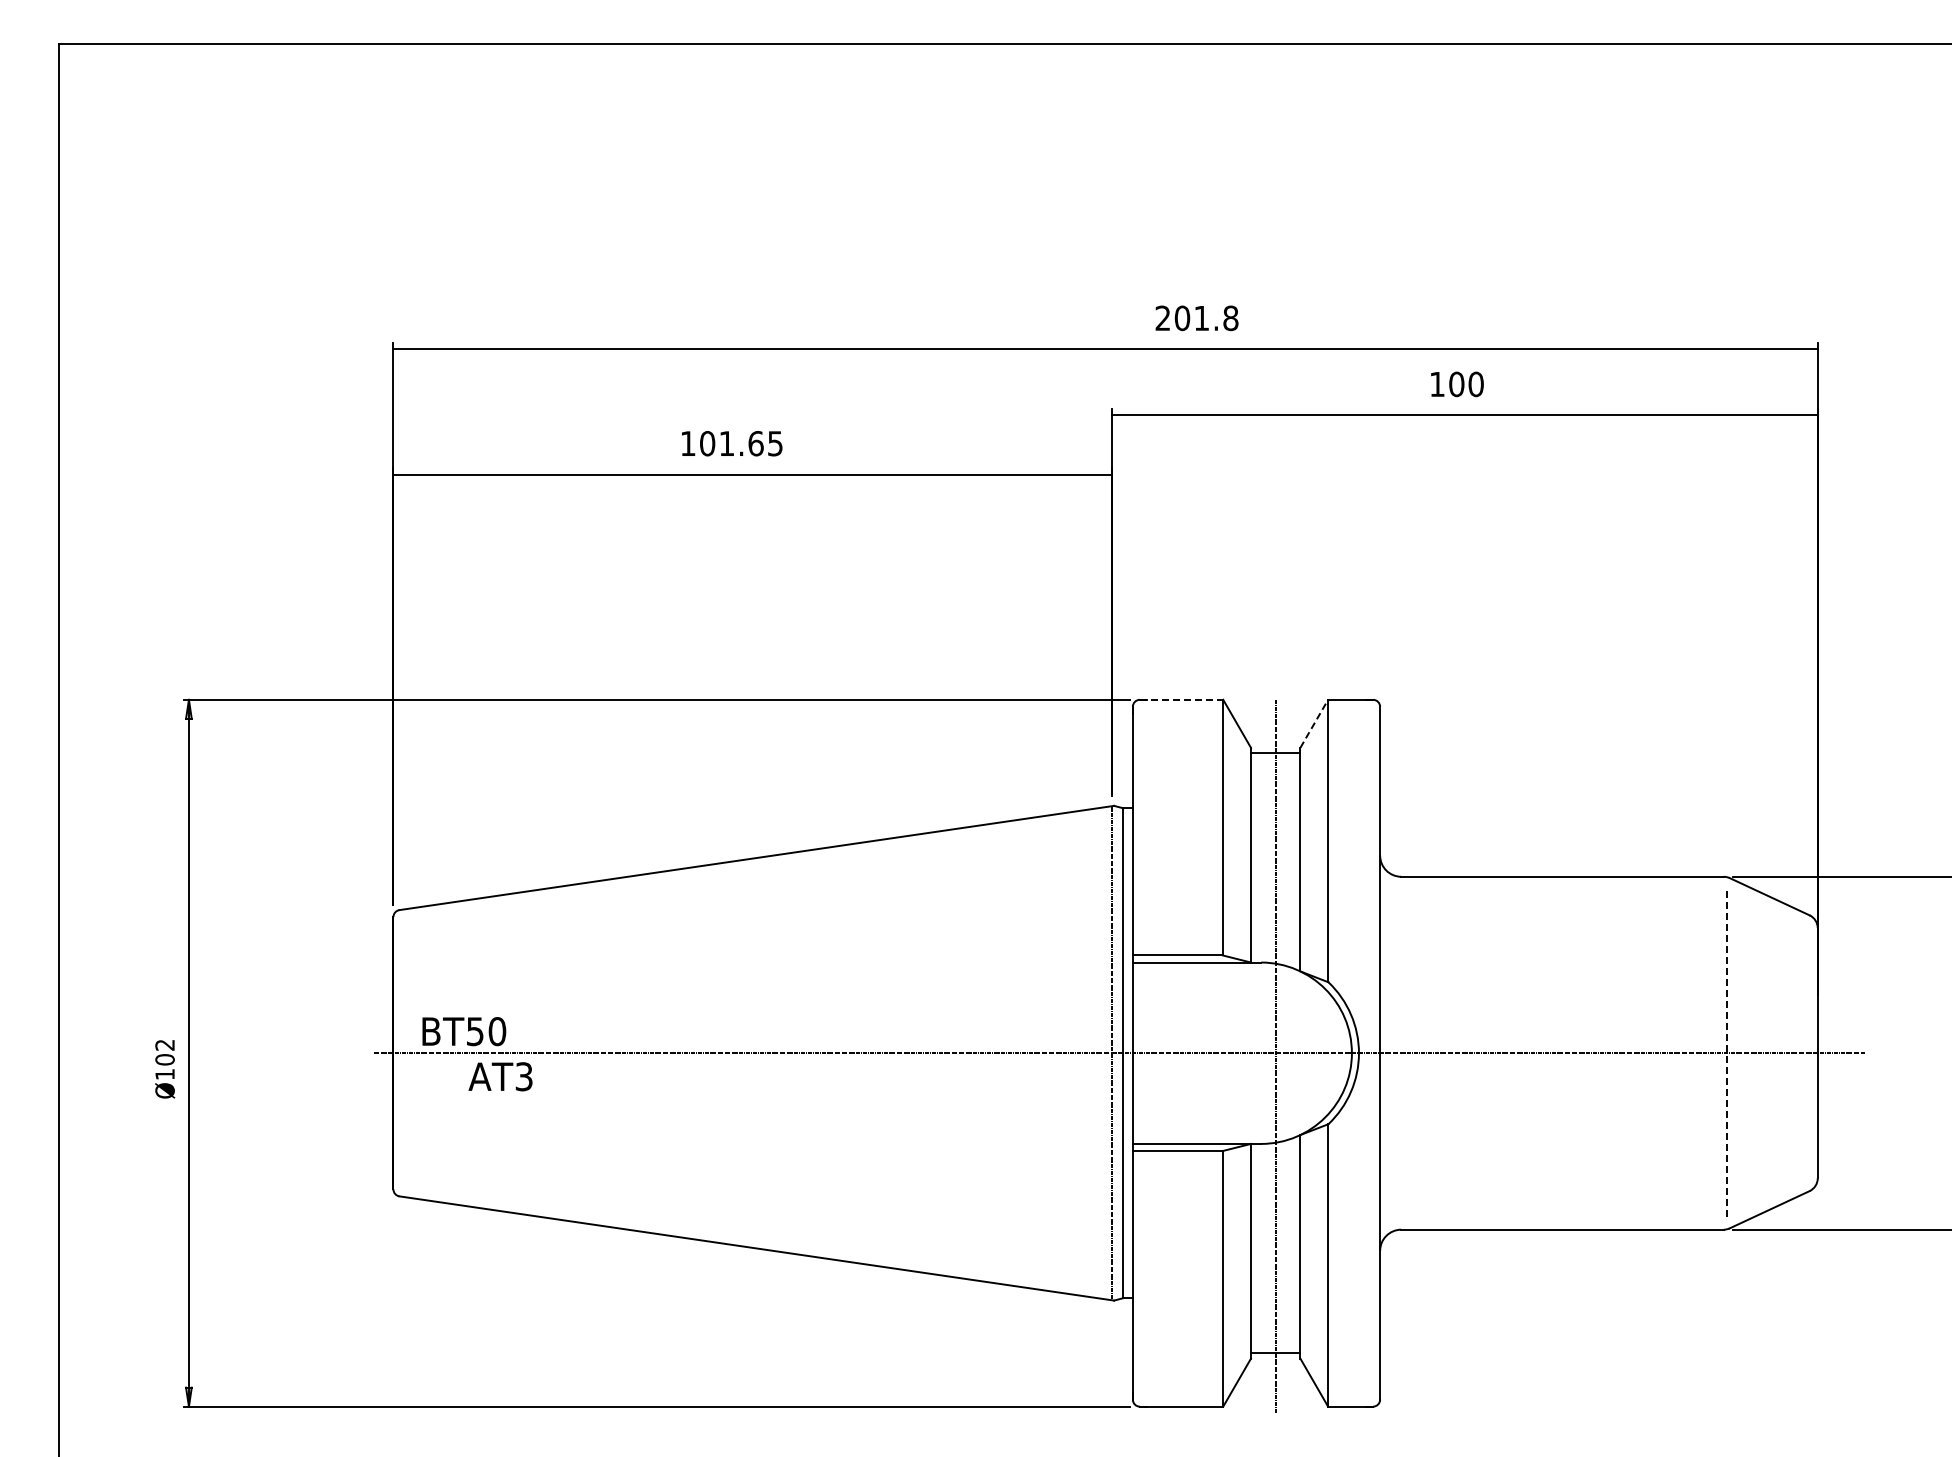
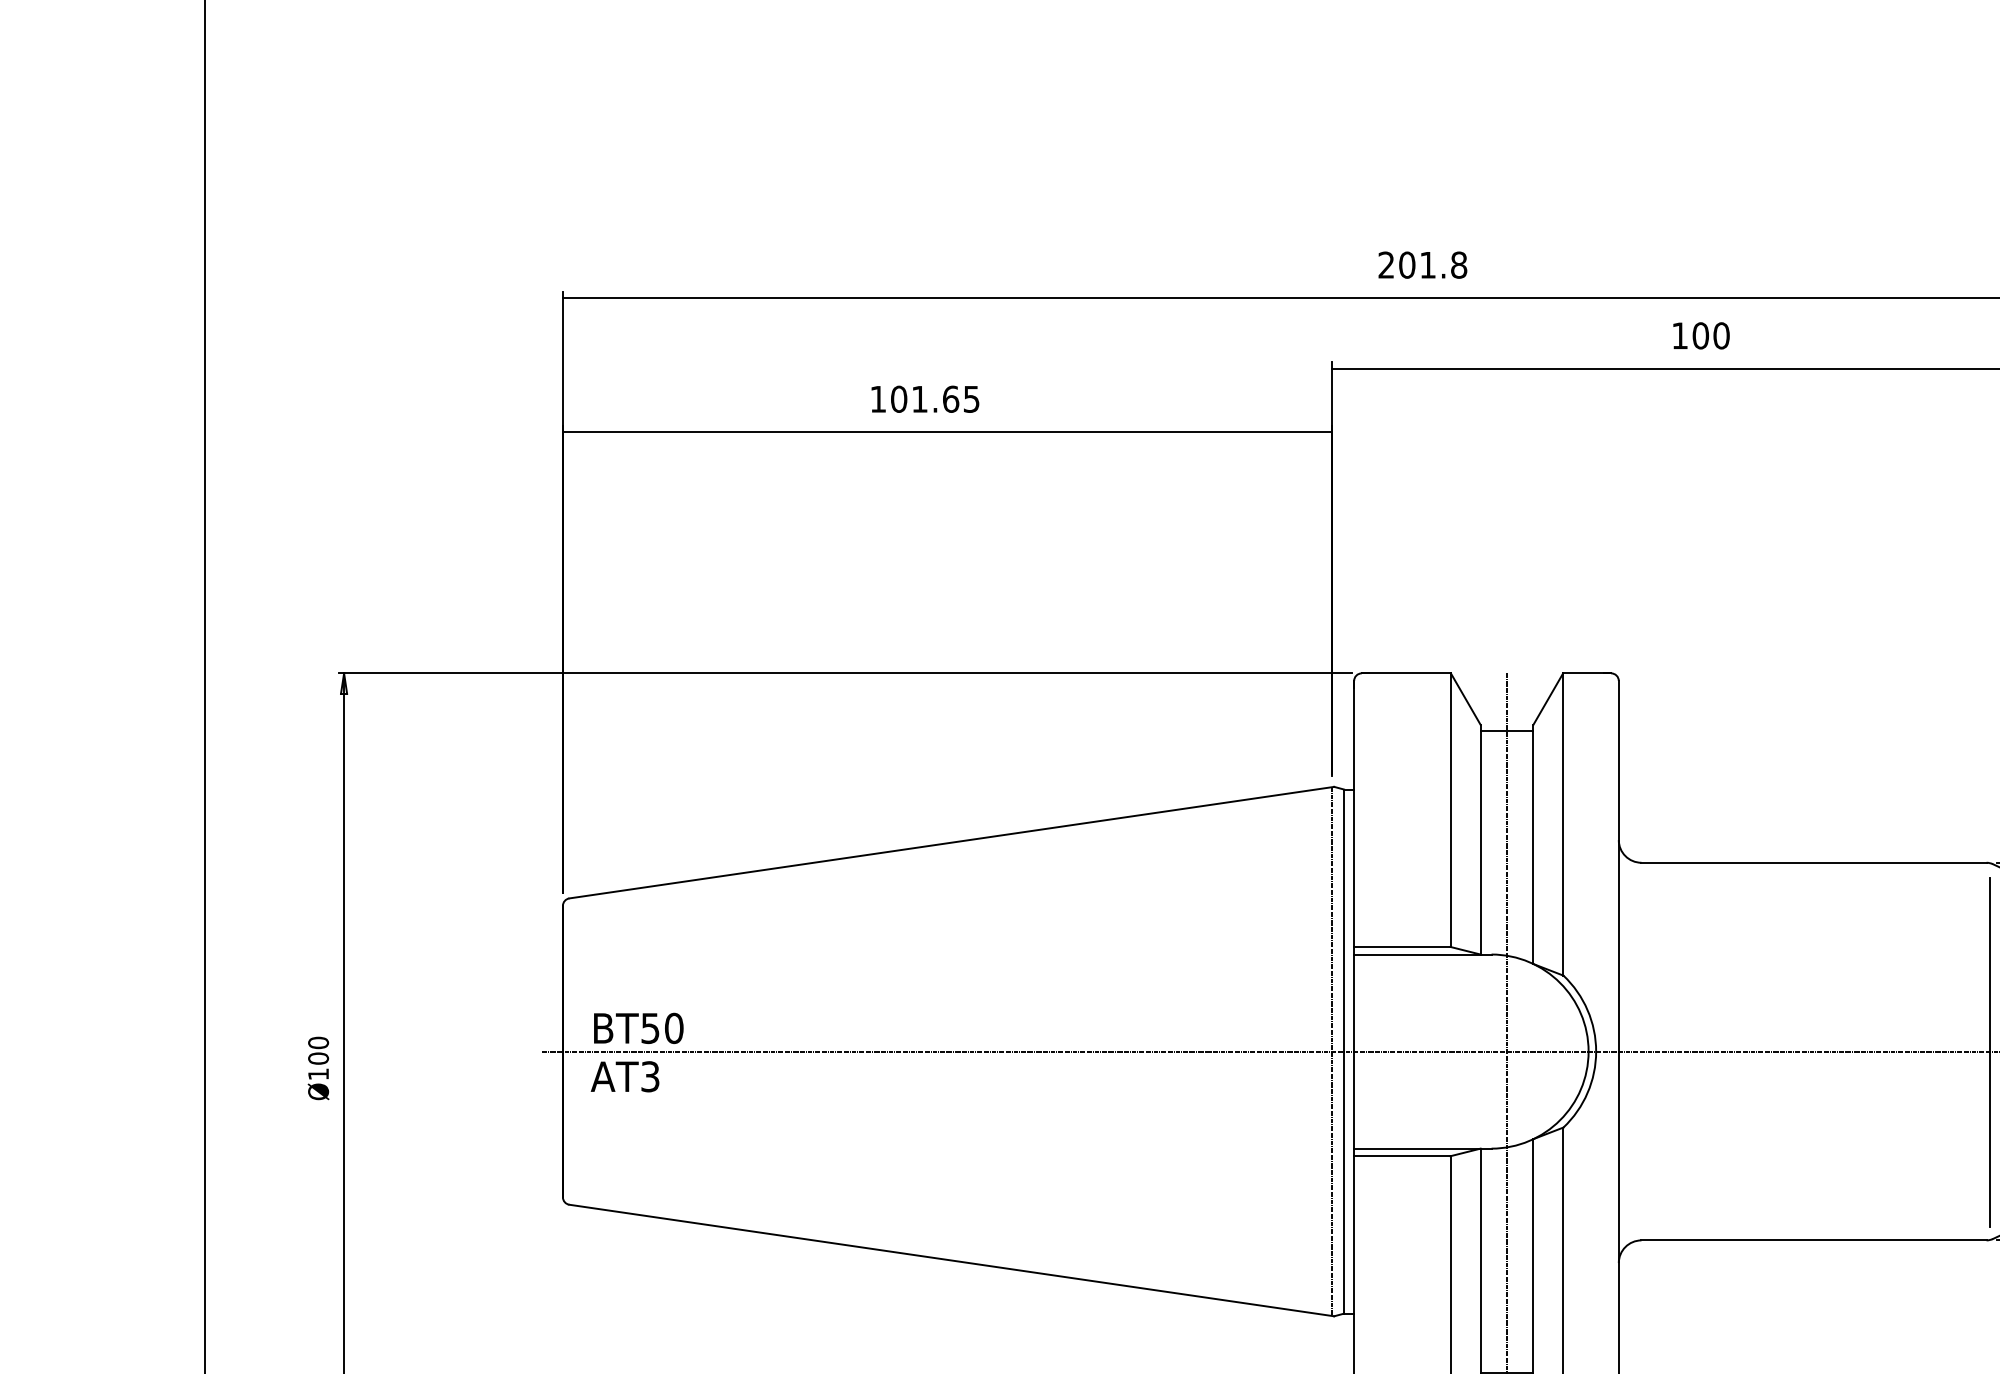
line: (1181, 699) -> (1406, 673), dashed -> solid
line: (1314, 723) -> (1548, 698), dashed -> solid
text: (164, 1044) -> (317, 1042), Ø102 -> Ø100
line: (1726, 1053) -> (1989, 1051), dashed -> solid
text: (500, 1076) -> (625, 1076), moved

